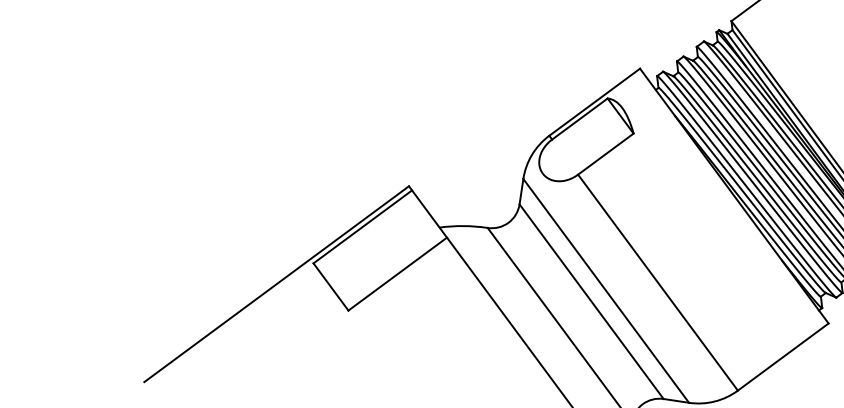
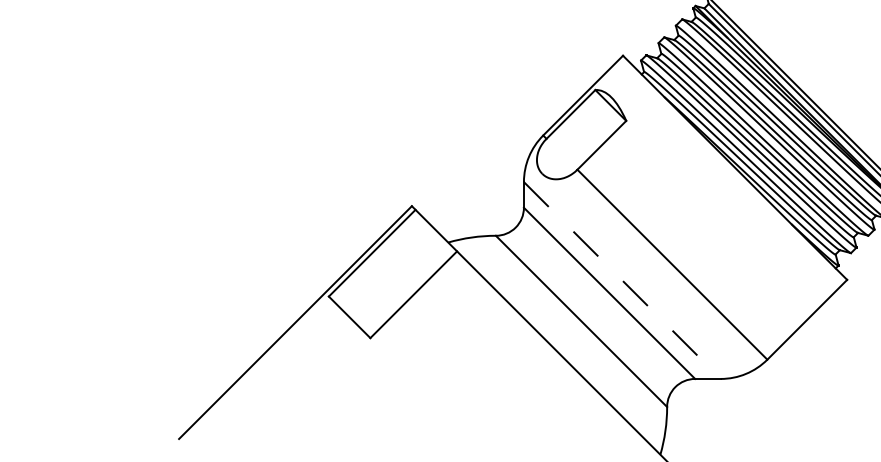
line: (606, 290) -> (622, 280), solid -> dashed

